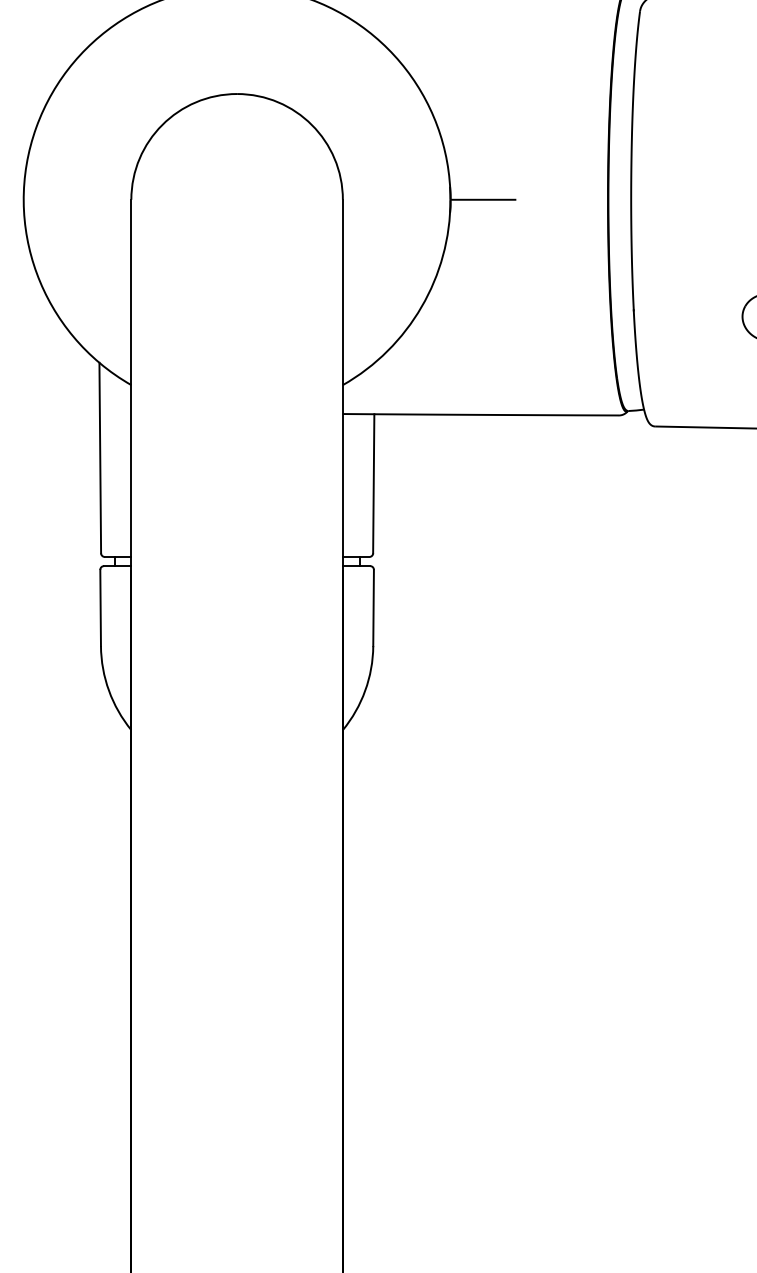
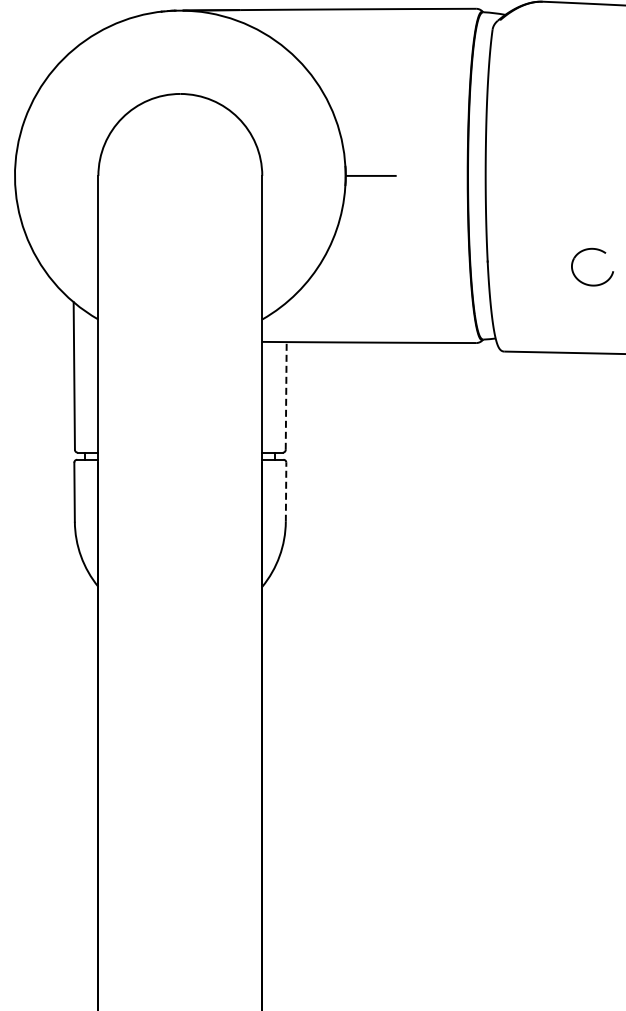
line: (374, 483) -> (286, 395), solid -> dashed
line: (374, 608) -> (286, 492), solid -> dashed

